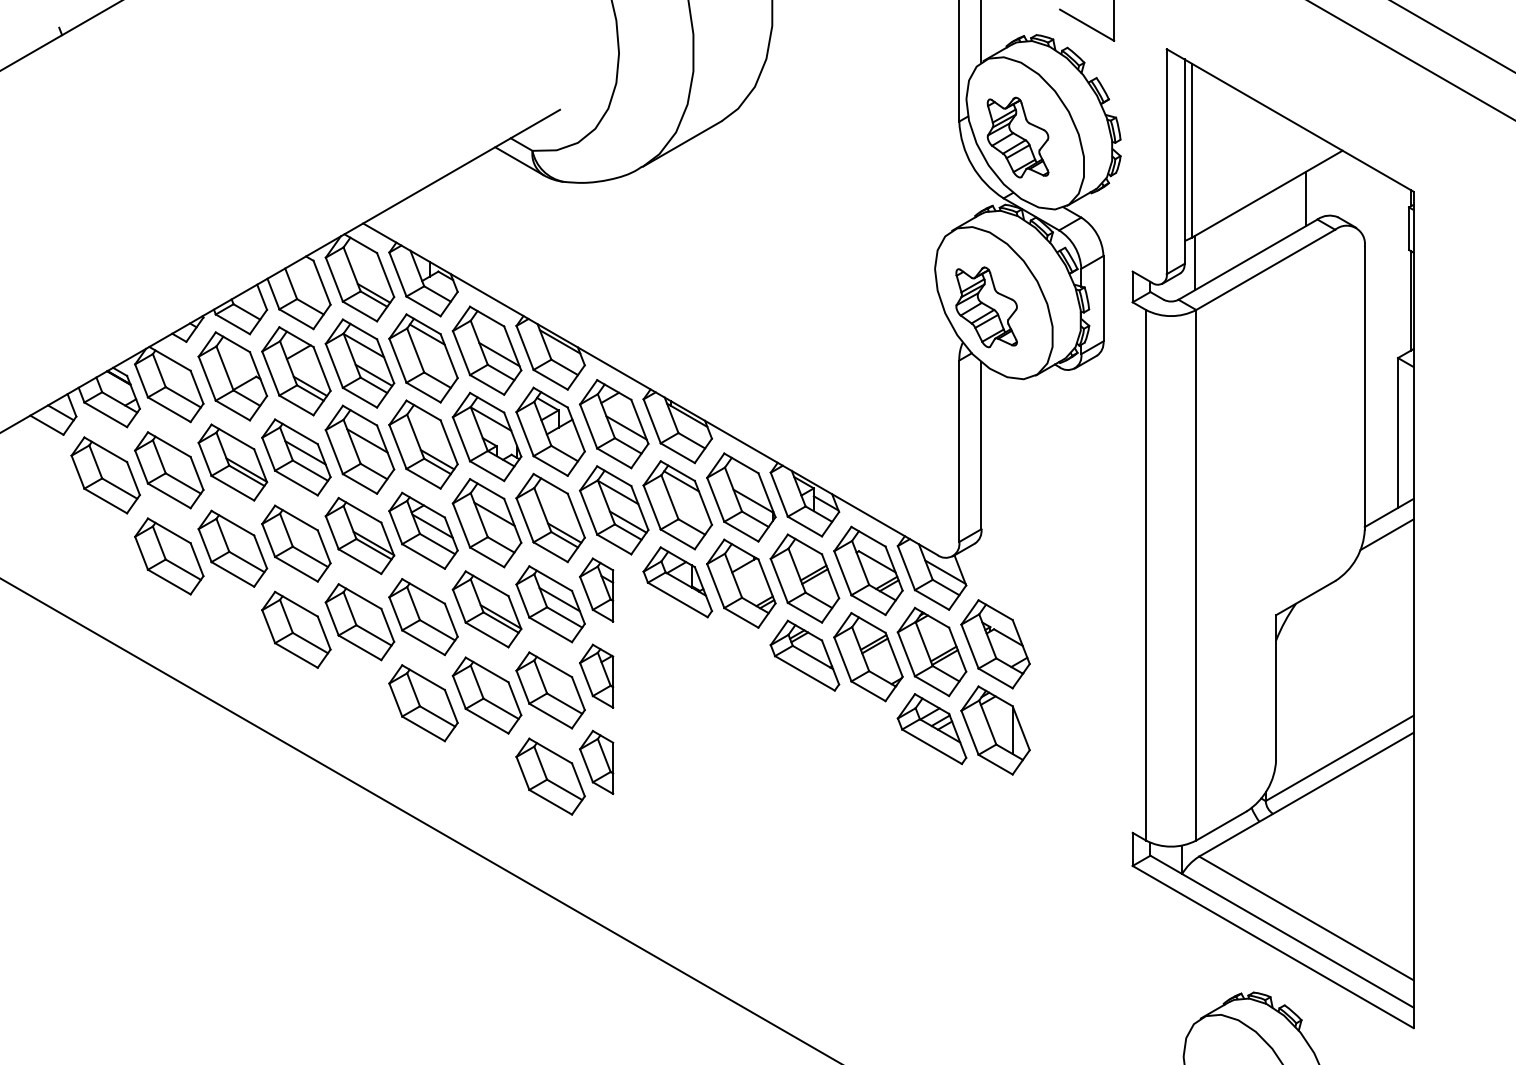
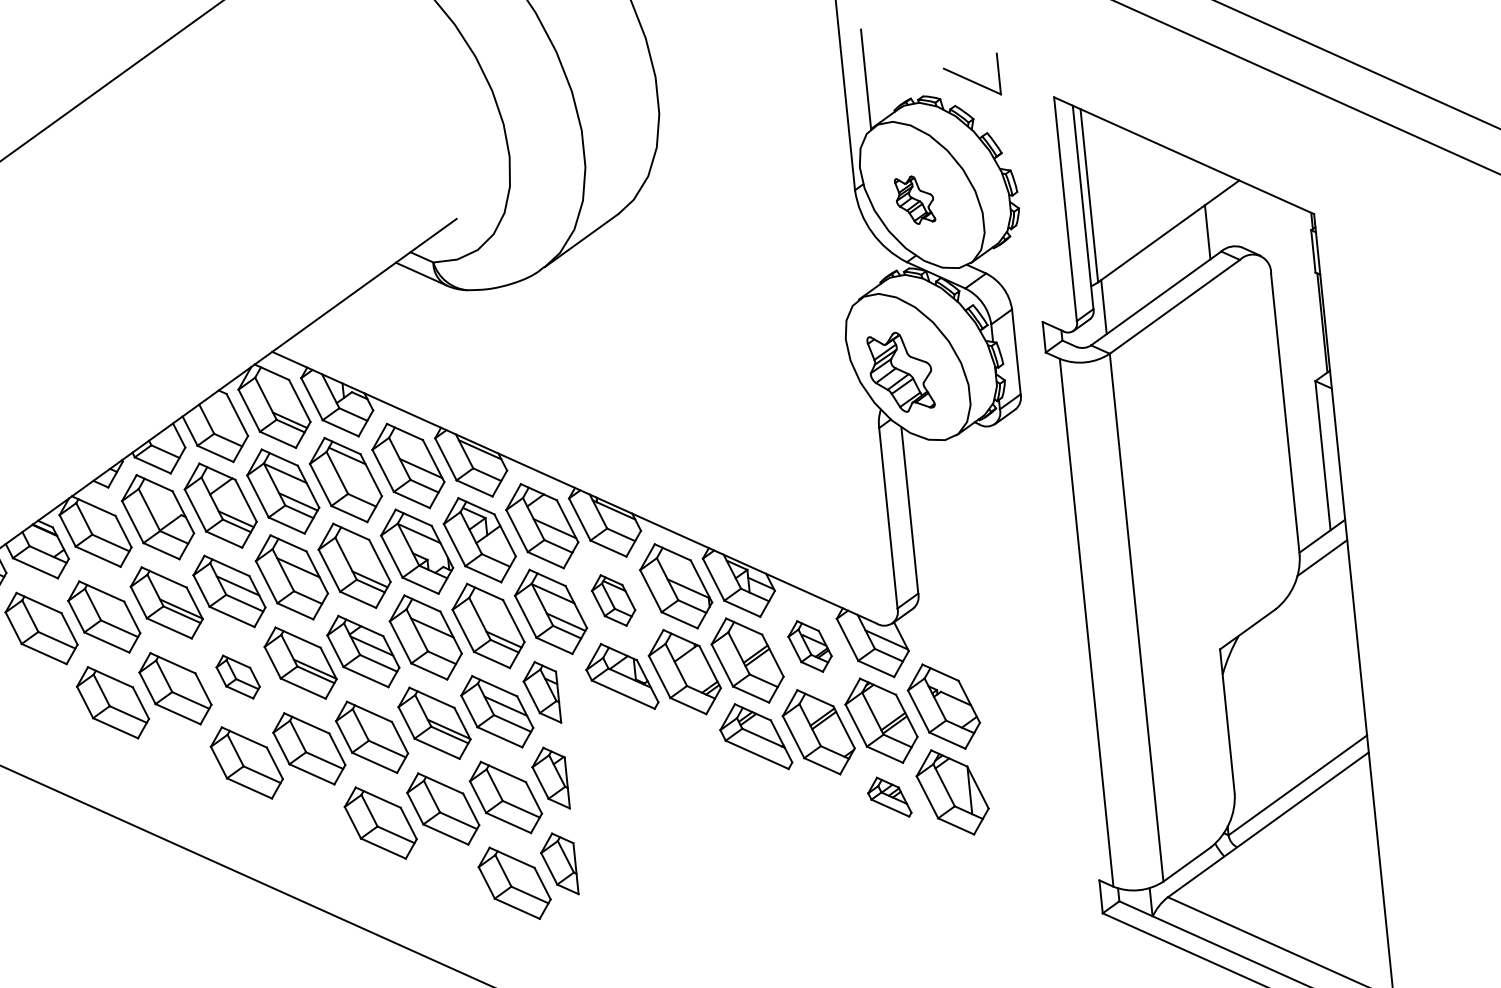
part: (1017, 137) -> (914, 200), size x0.6
part: (677, 505) -> (613, 600), size x0.6
part: (296, 543) -> (238, 677), size x0.6
part: (868, 570) -> (810, 646), size x0.6
part: (931, 729) -> (888, 797), size x0.6

